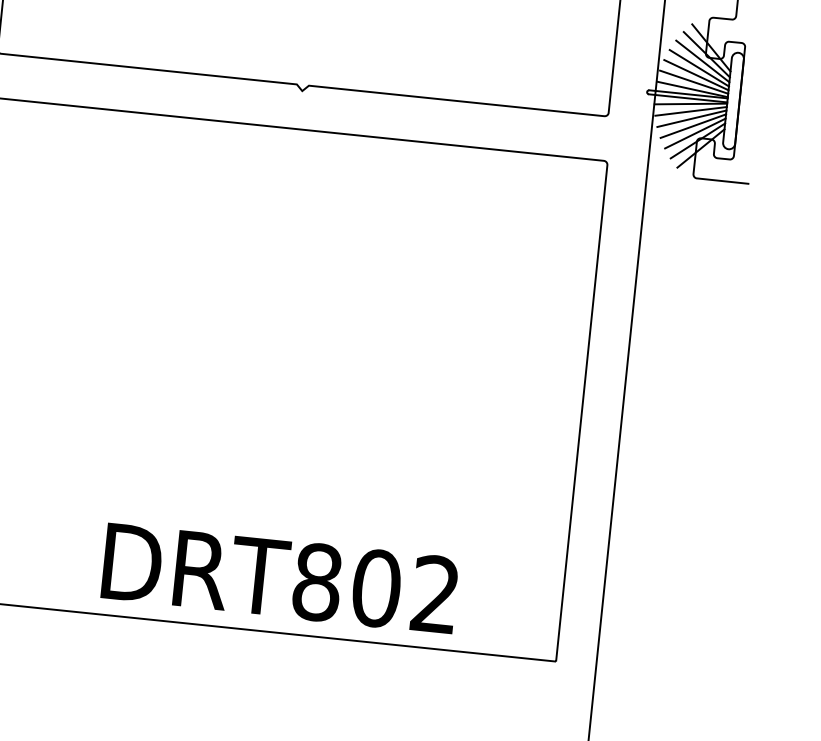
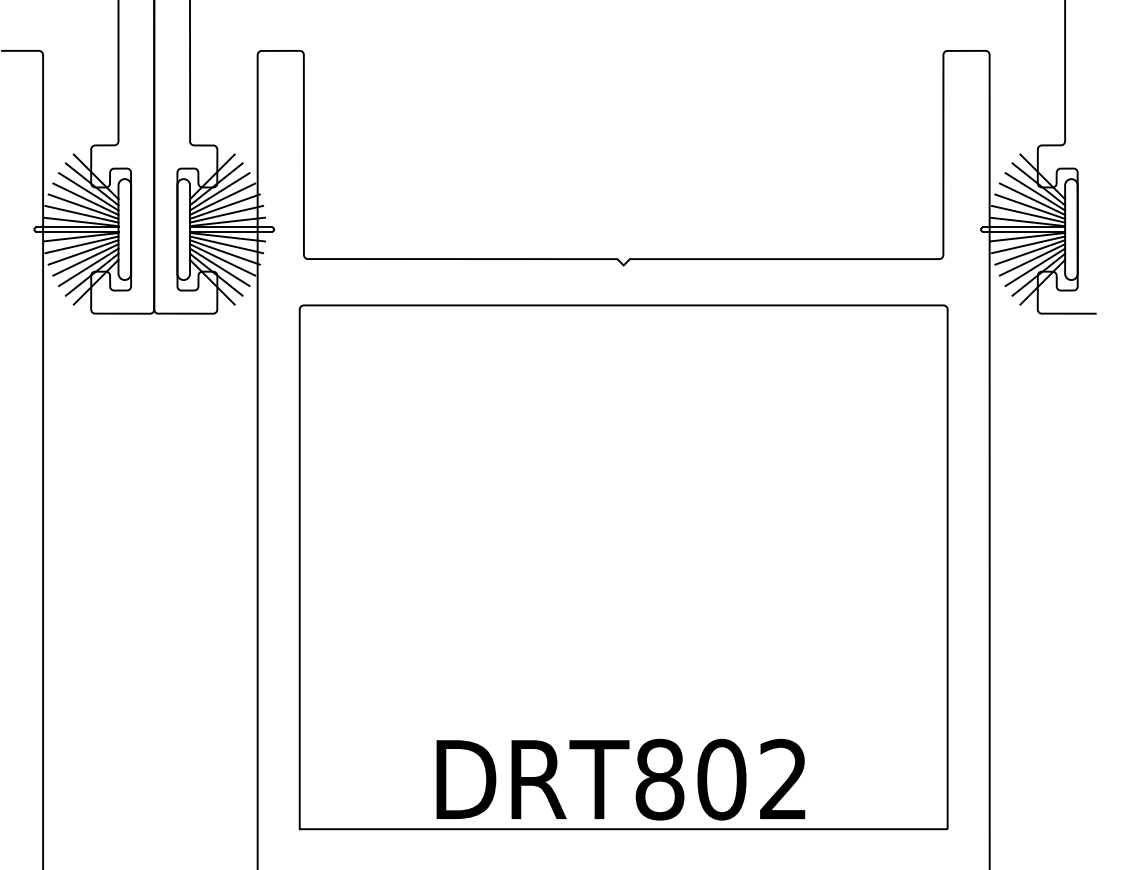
text: (279, 578) -> (620, 779), moved

